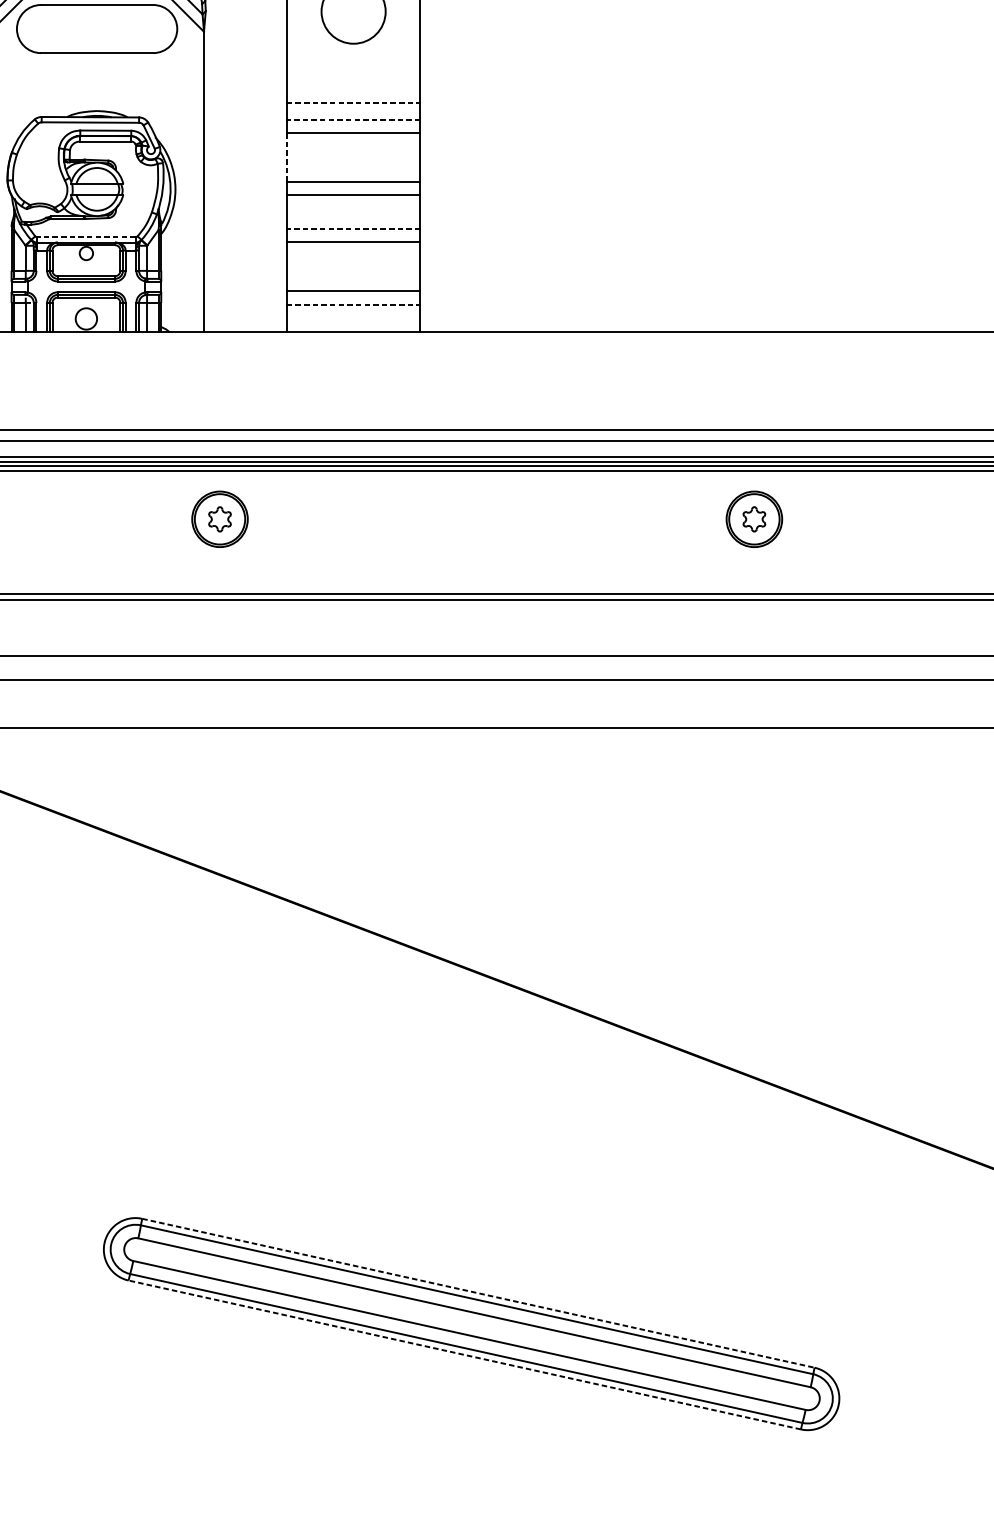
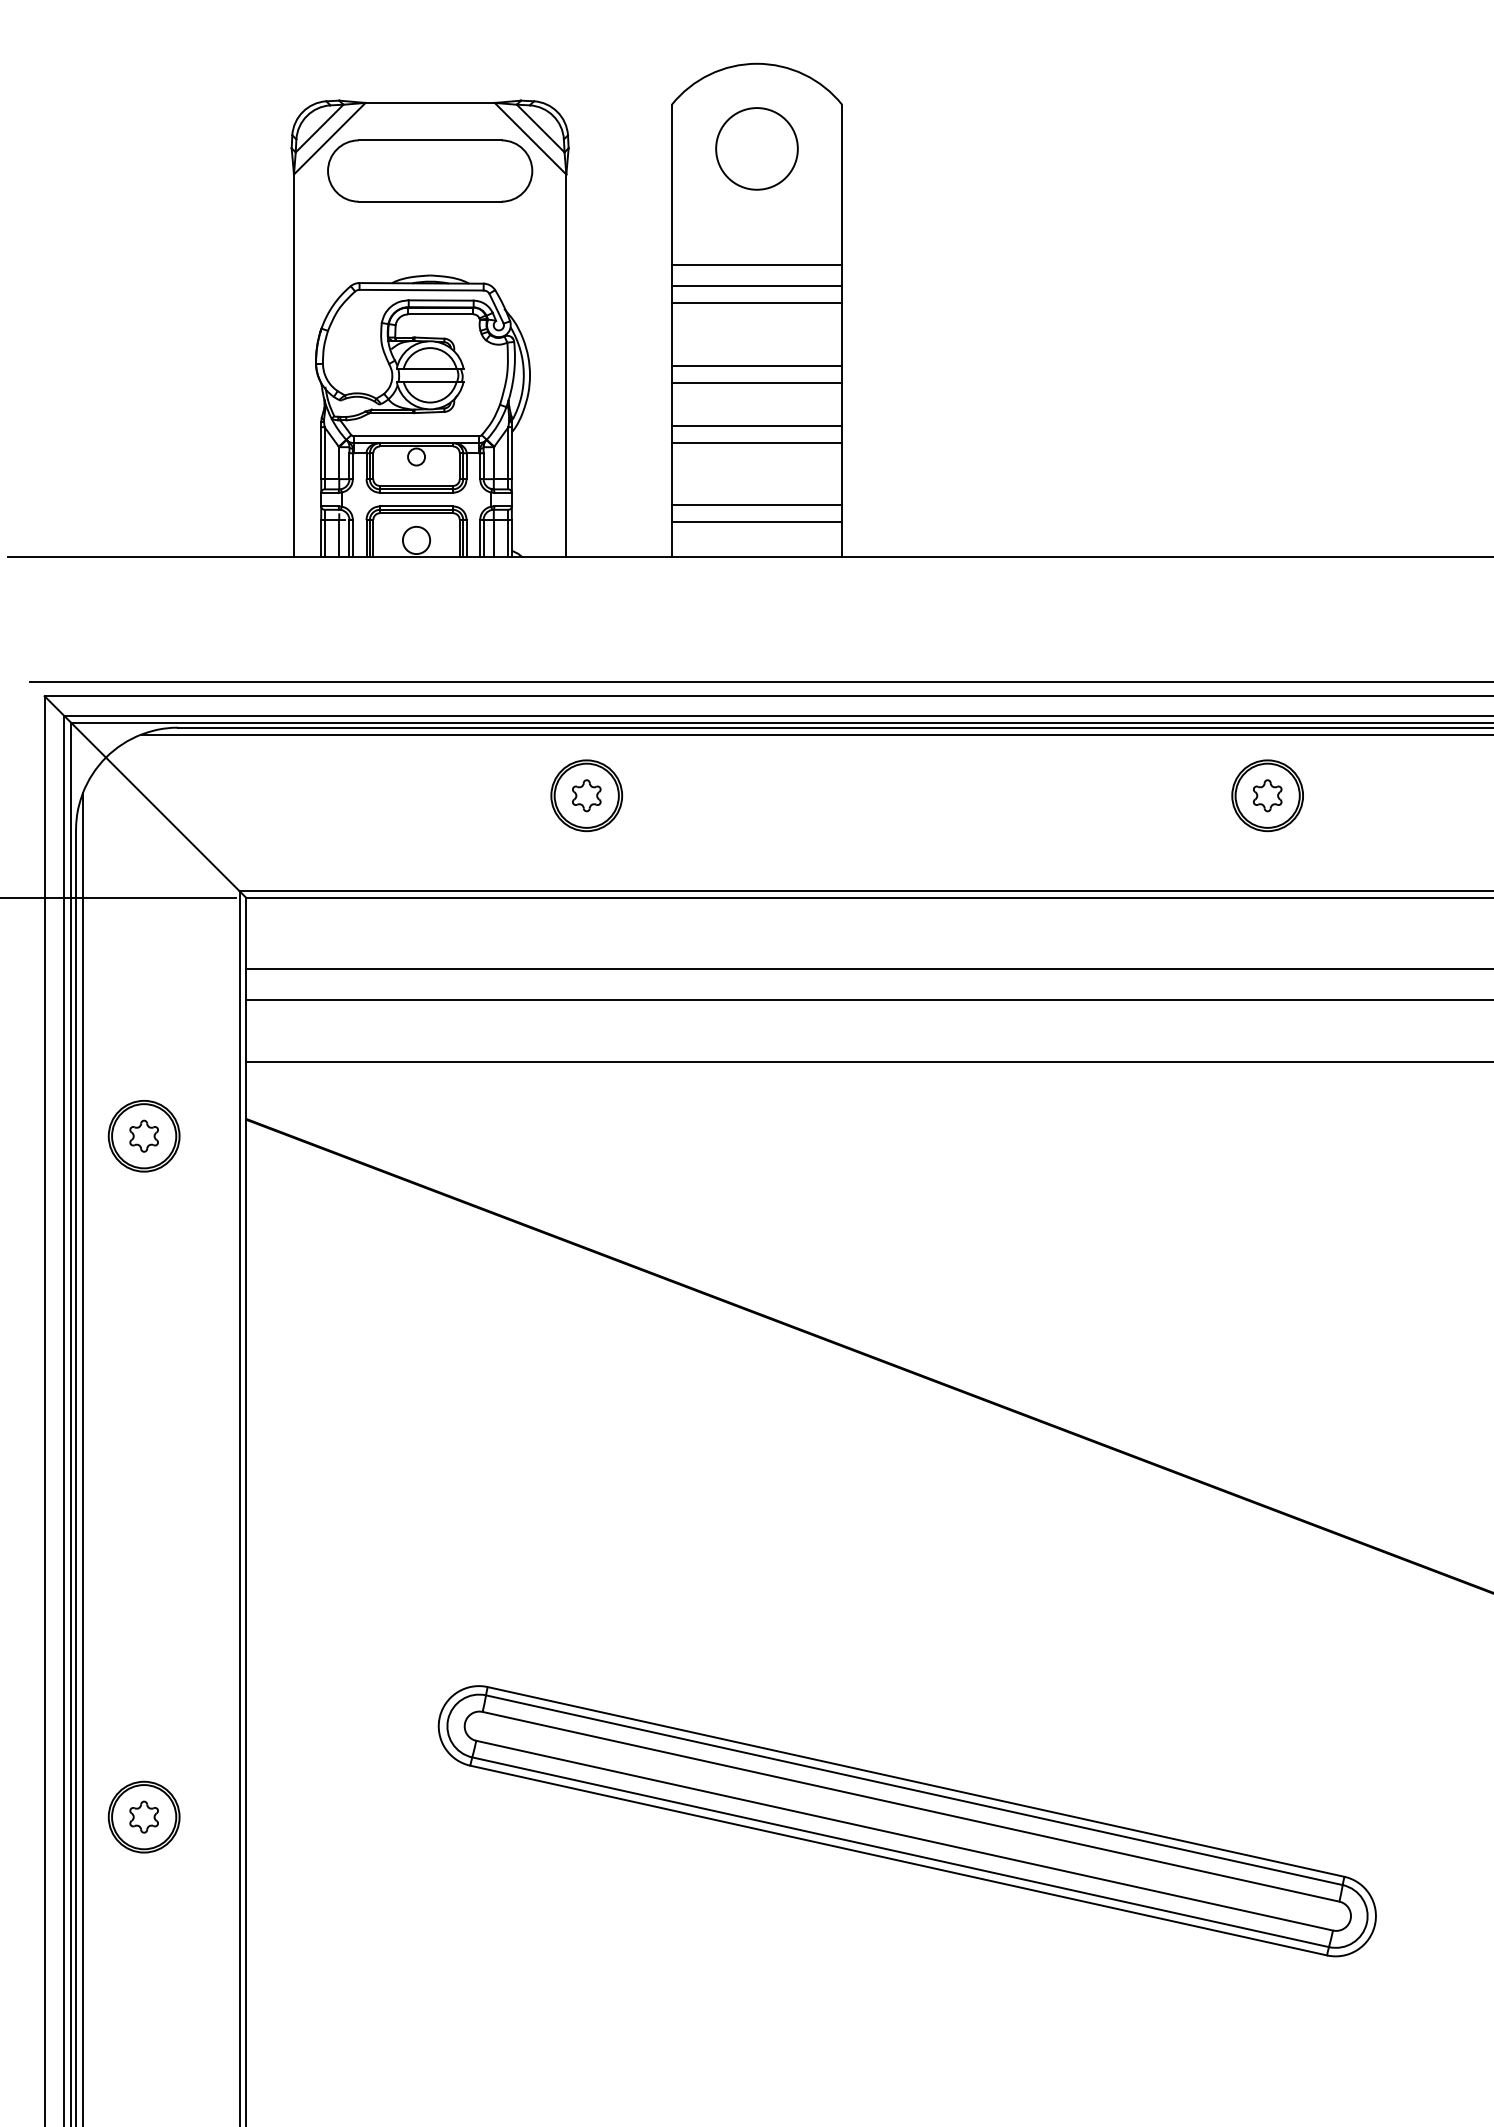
line: (354, 102) -> (757, 264), dashed -> solid
line: (353, 119) -> (756, 286), dashed -> solid
line: (286, 156) -> (671, 333), dashed -> solid
line: (353, 228) -> (756, 425), dashed -> solid
line: (86, 237) -> (416, 436), dashed -> solid
line: (354, 304) -> (757, 522), dashed -> solid
line: (478, 1292) -> (916, 1781), dashed -> solid
line: (464, 1354) -> (898, 1860), dashed -> solid

